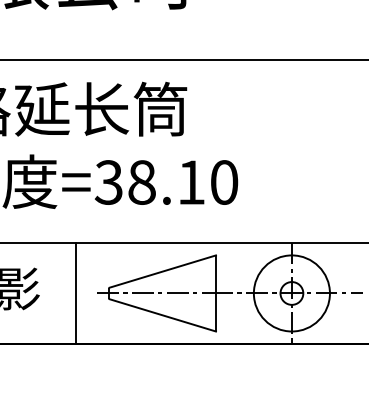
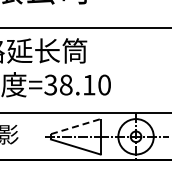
line: (161, 271) -> (75, 126), solid -> dashed
line: (76, 292) -> (35, 136), removed

